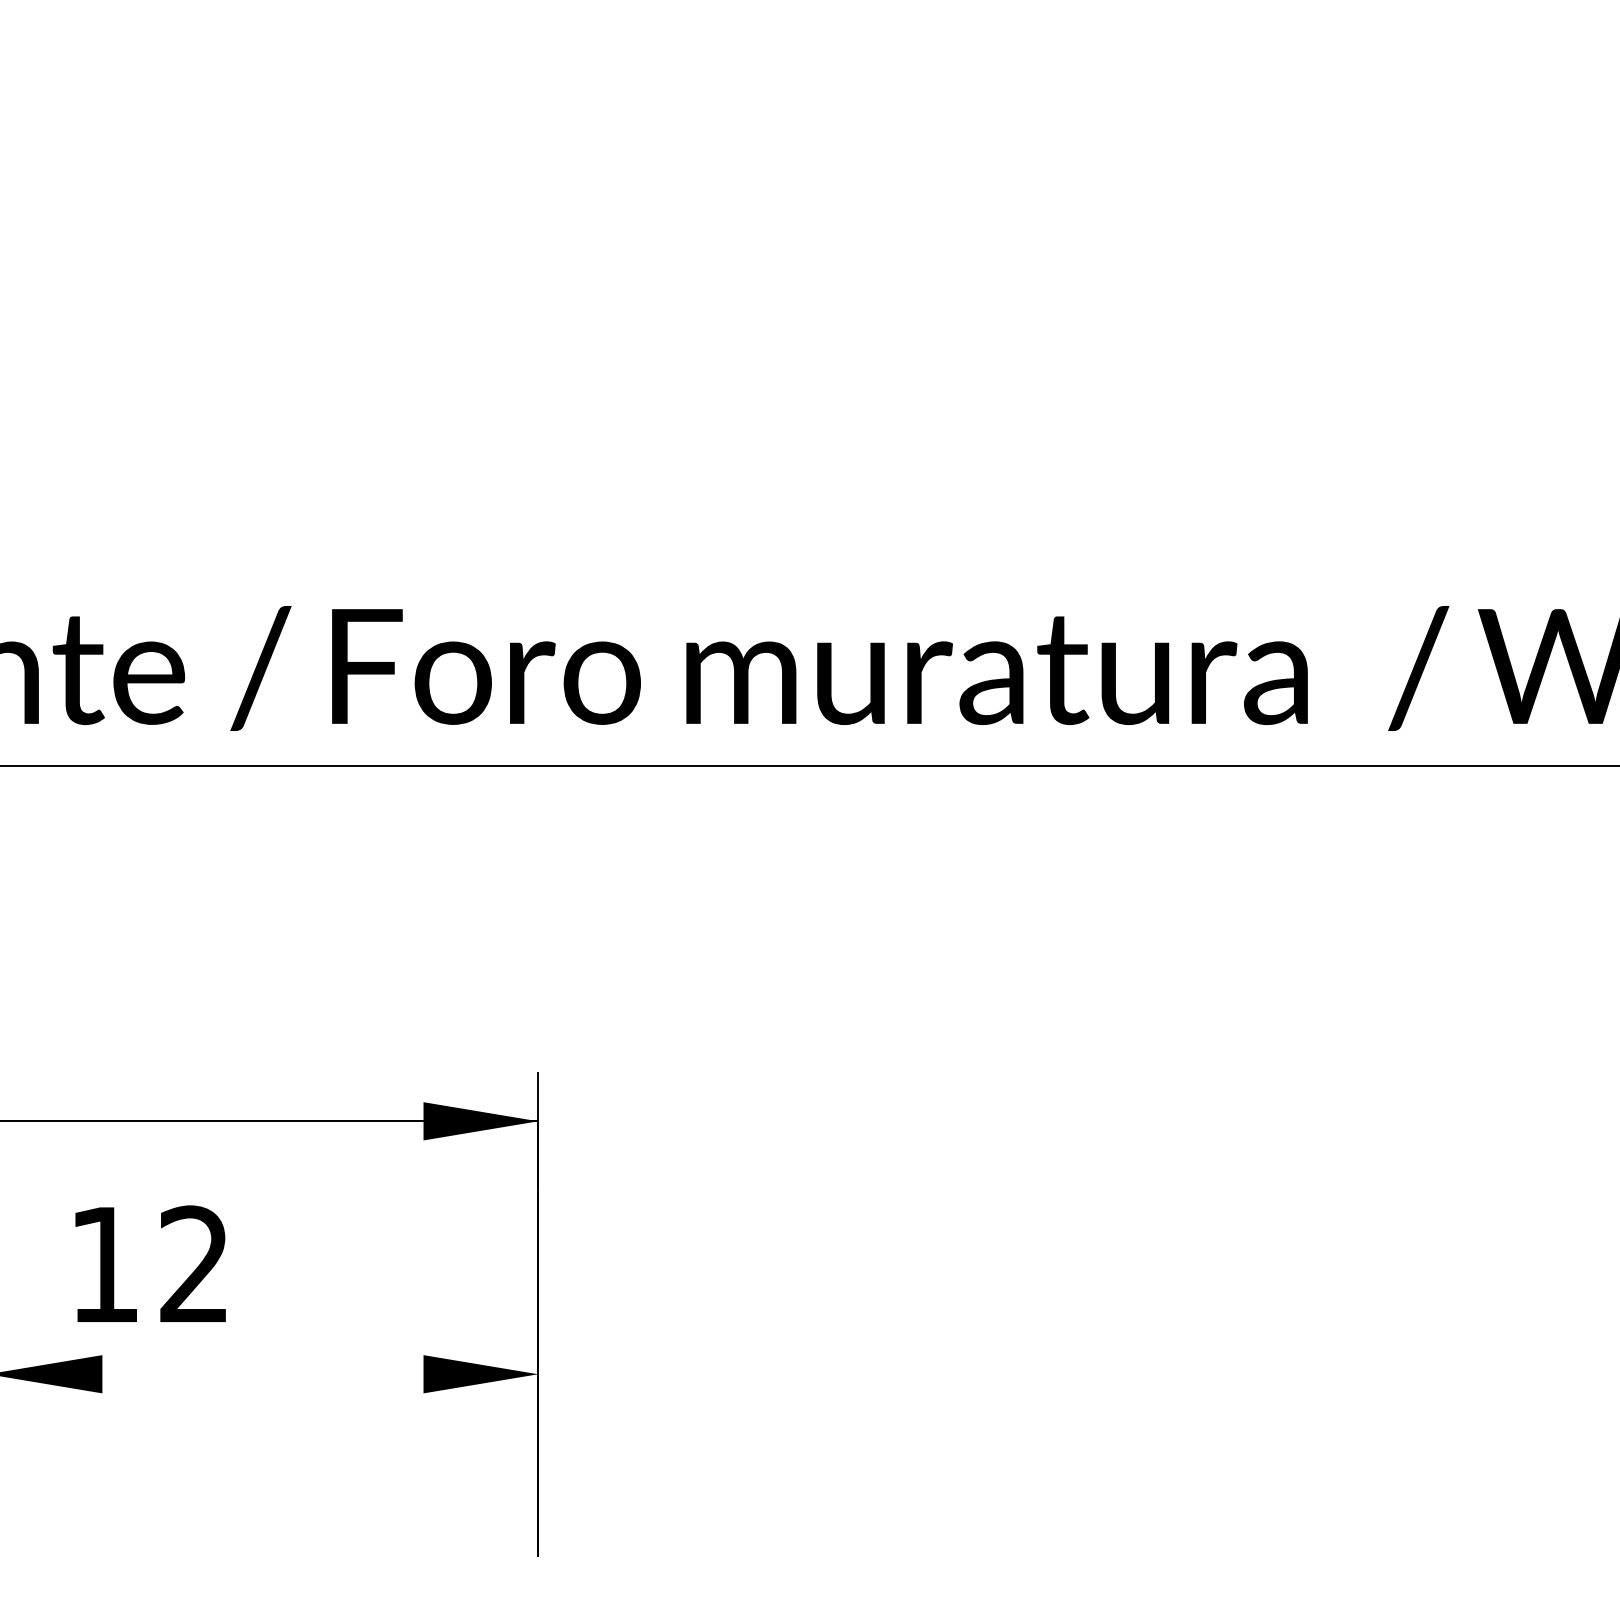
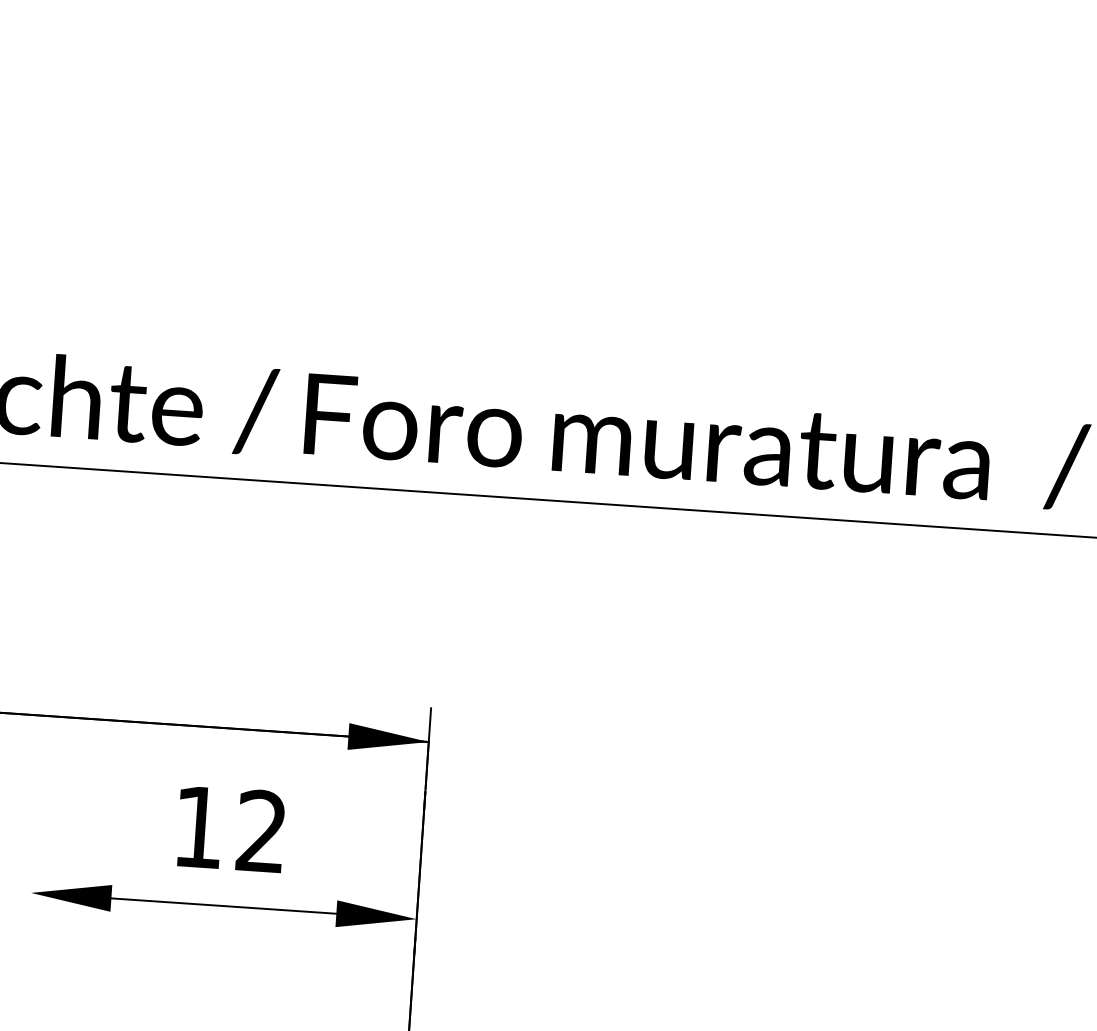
text: (150, 1263) -> (230, 828), moved
line: (262, 1374) -> (223, 906), added

